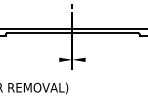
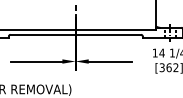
line: (33, 59) -> (36, 61), added
line: (107, 59) -> (110, 61), added

